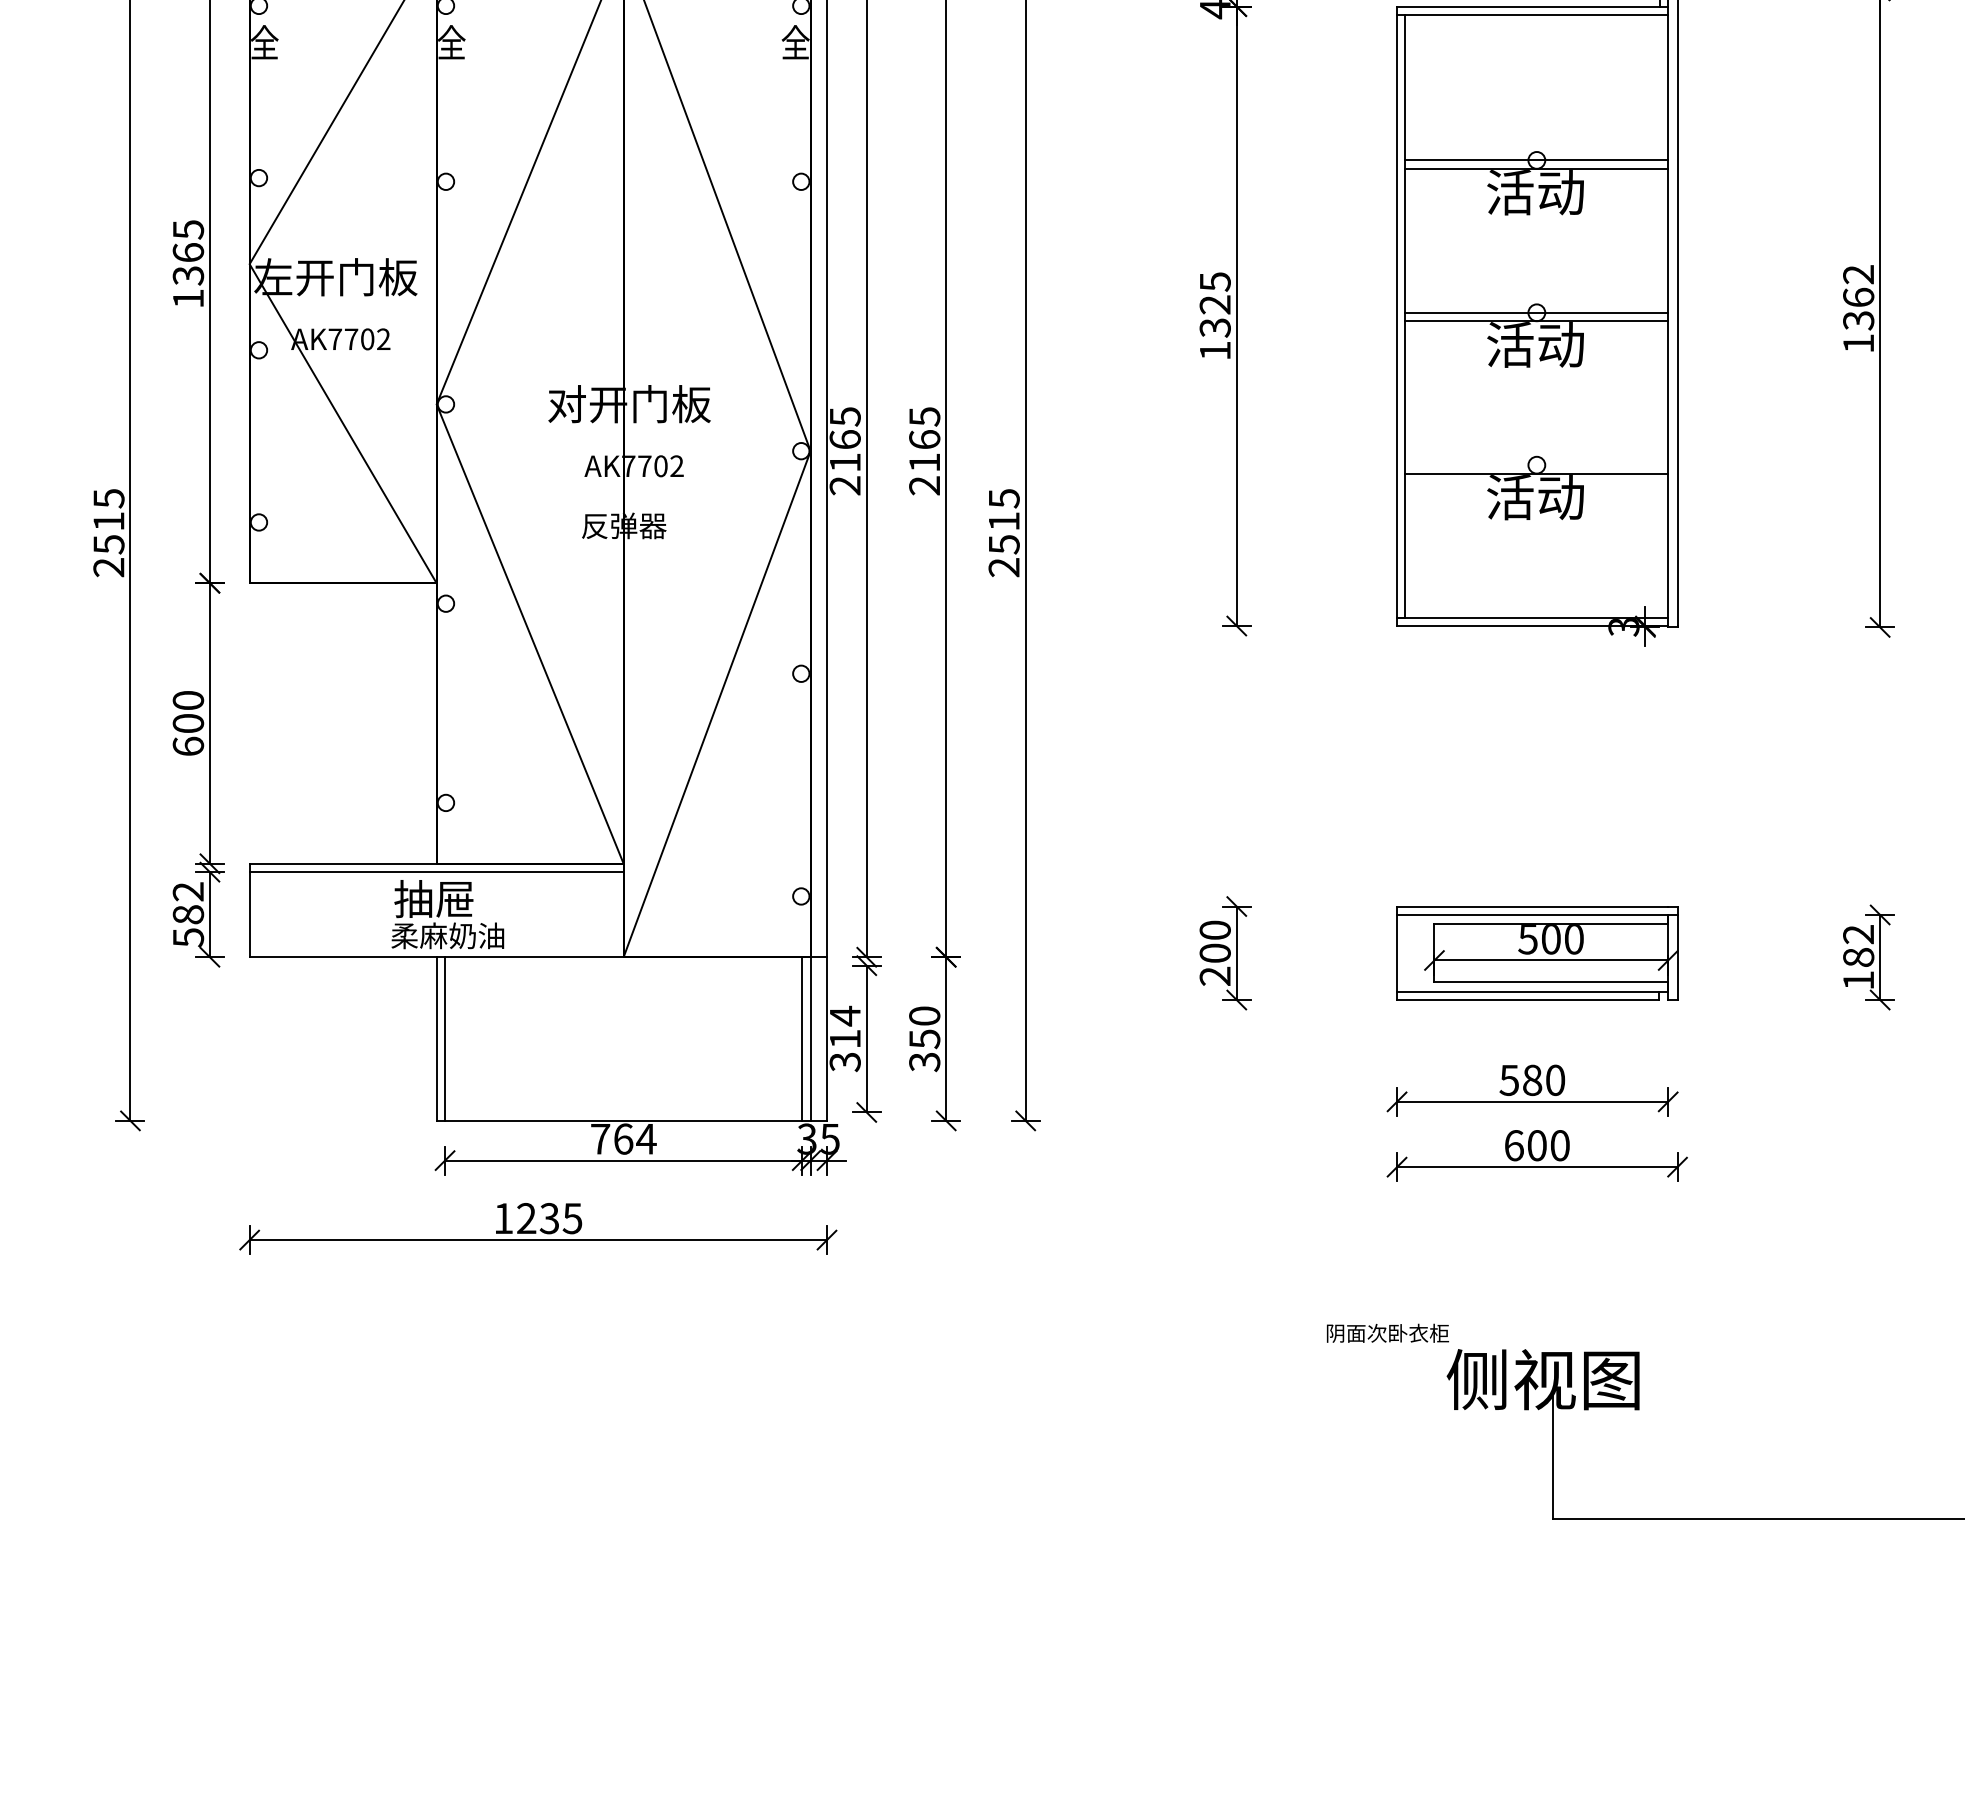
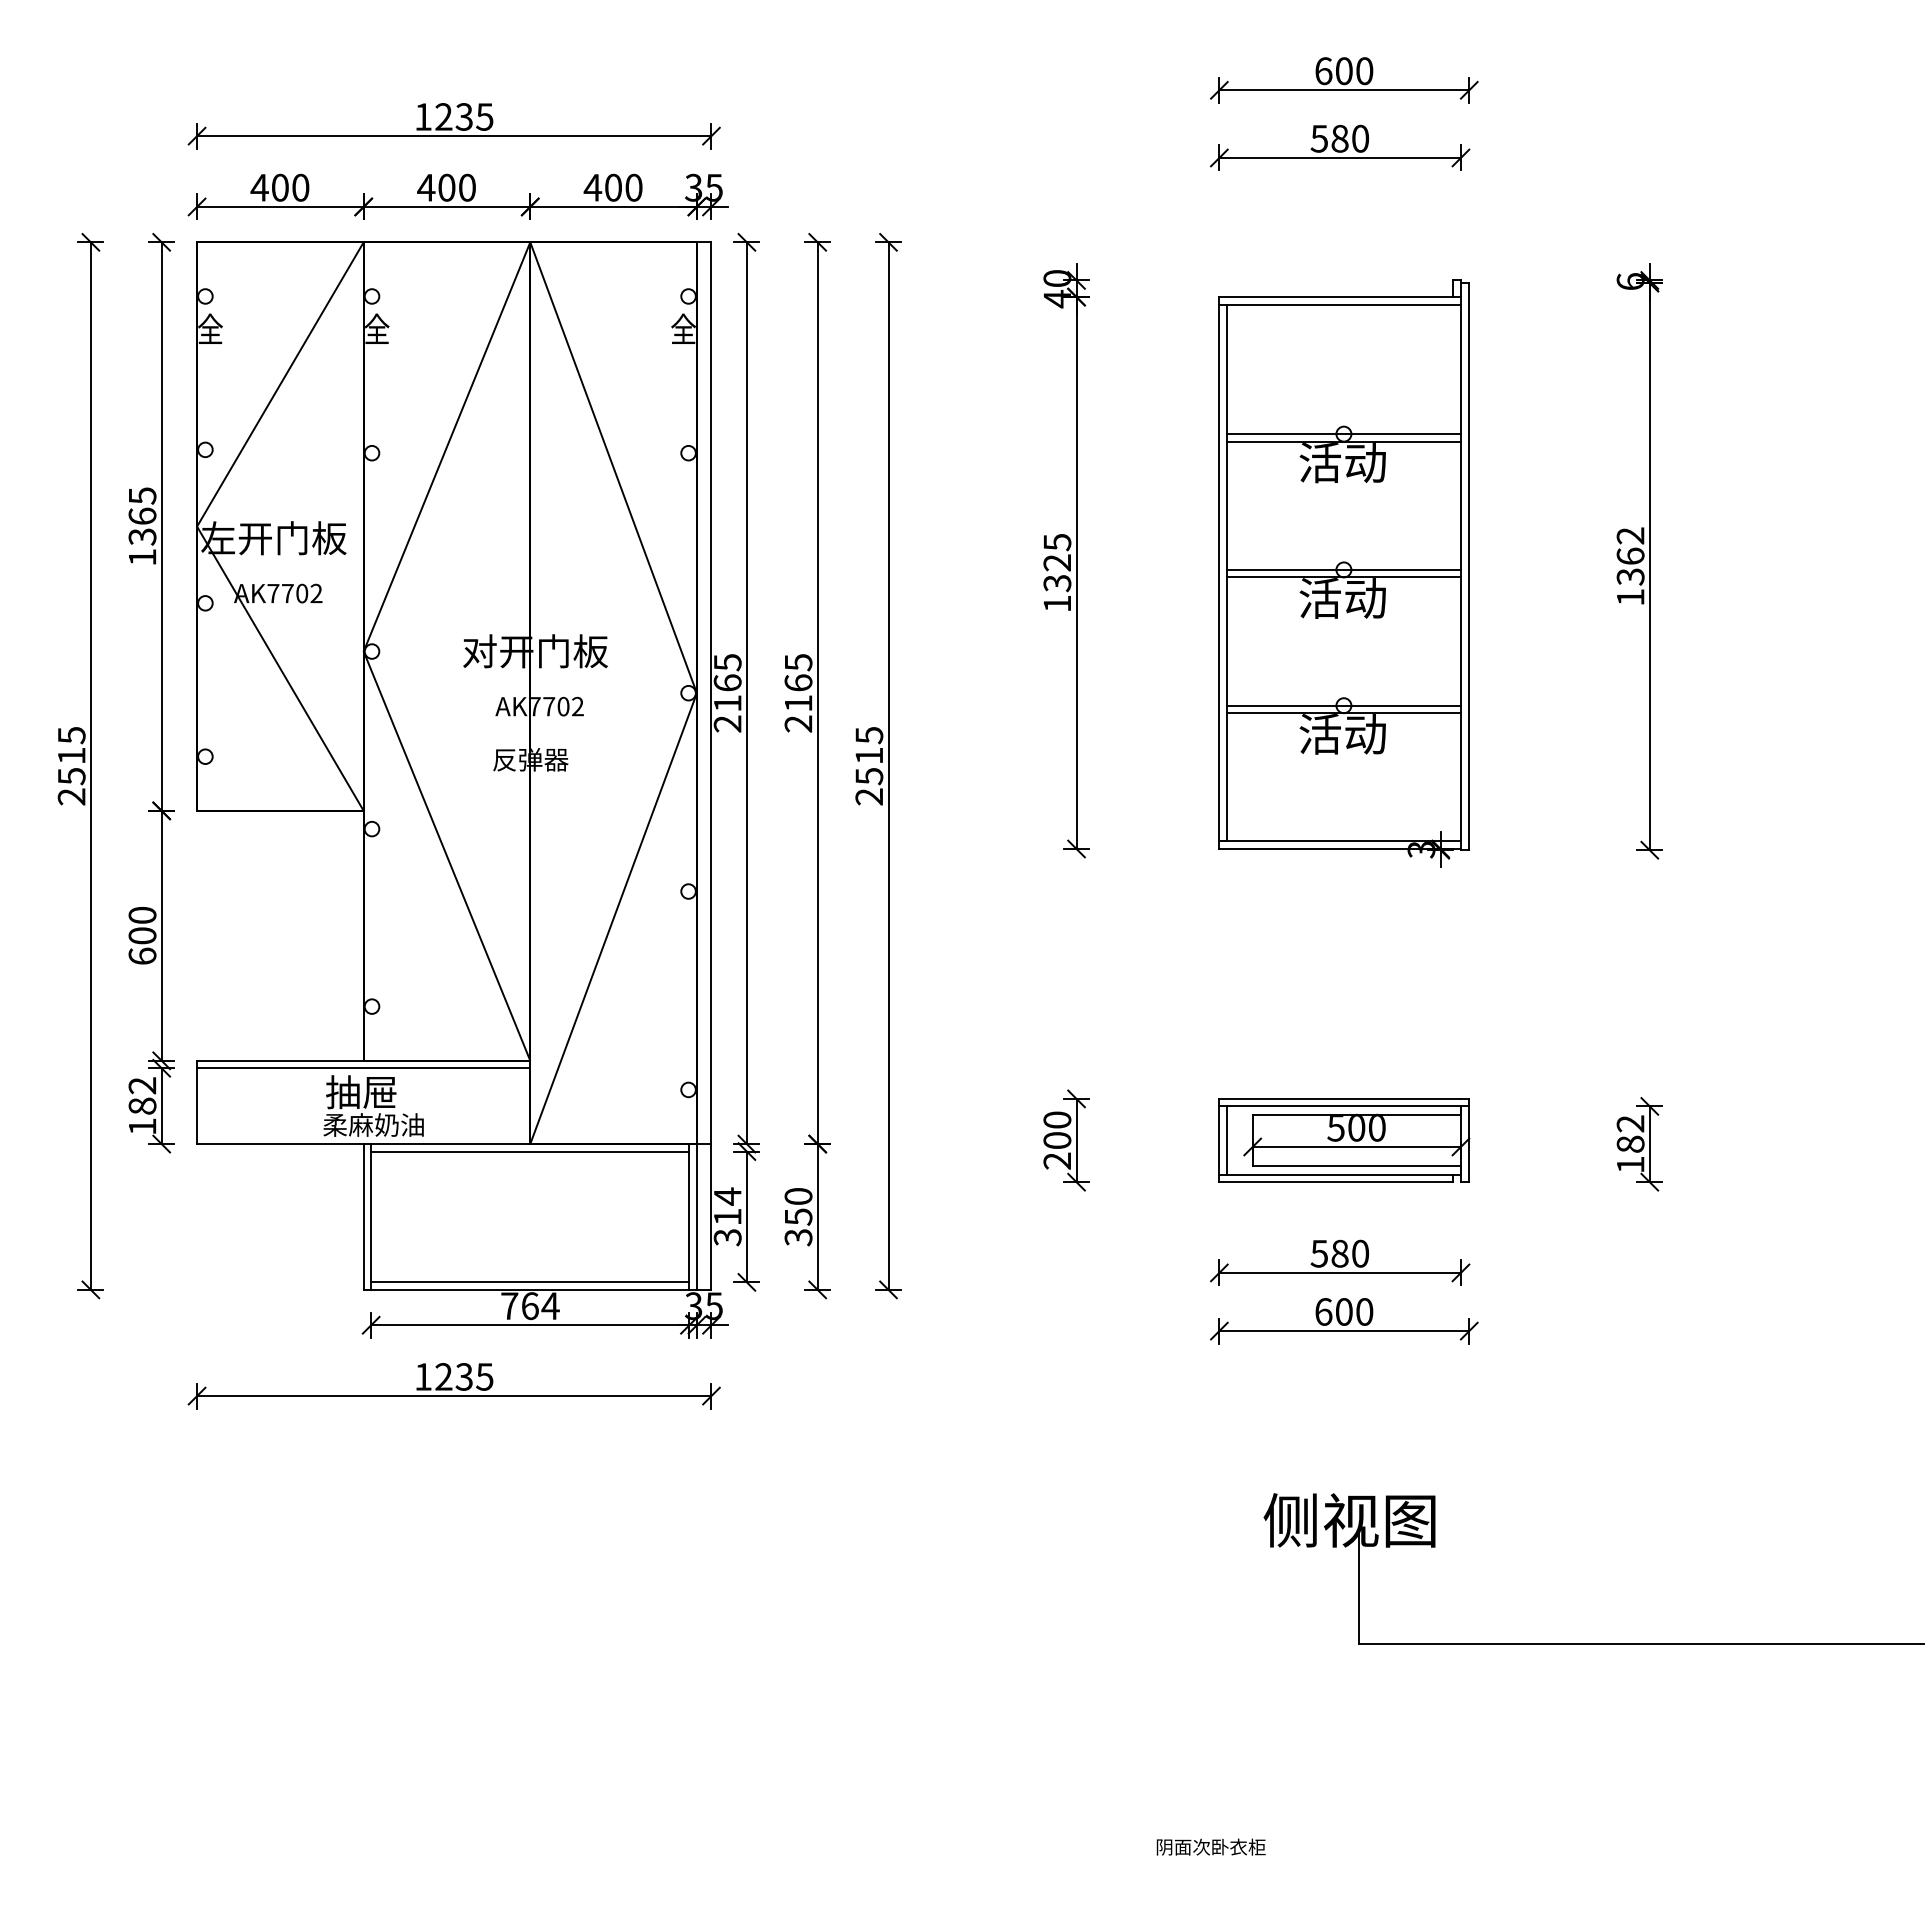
line: (1536, 464) -> (1343, 705), added
text: (188, 937) -> (142, 1126), 582 -> 182
line: (1405, 953) -> (1226, 1140), added
line: (623, 965) -> (530, 1151), added
line: (623, 1112) -> (530, 1282), added
text: (1387, 1332) -> (1210, 1846), moved

